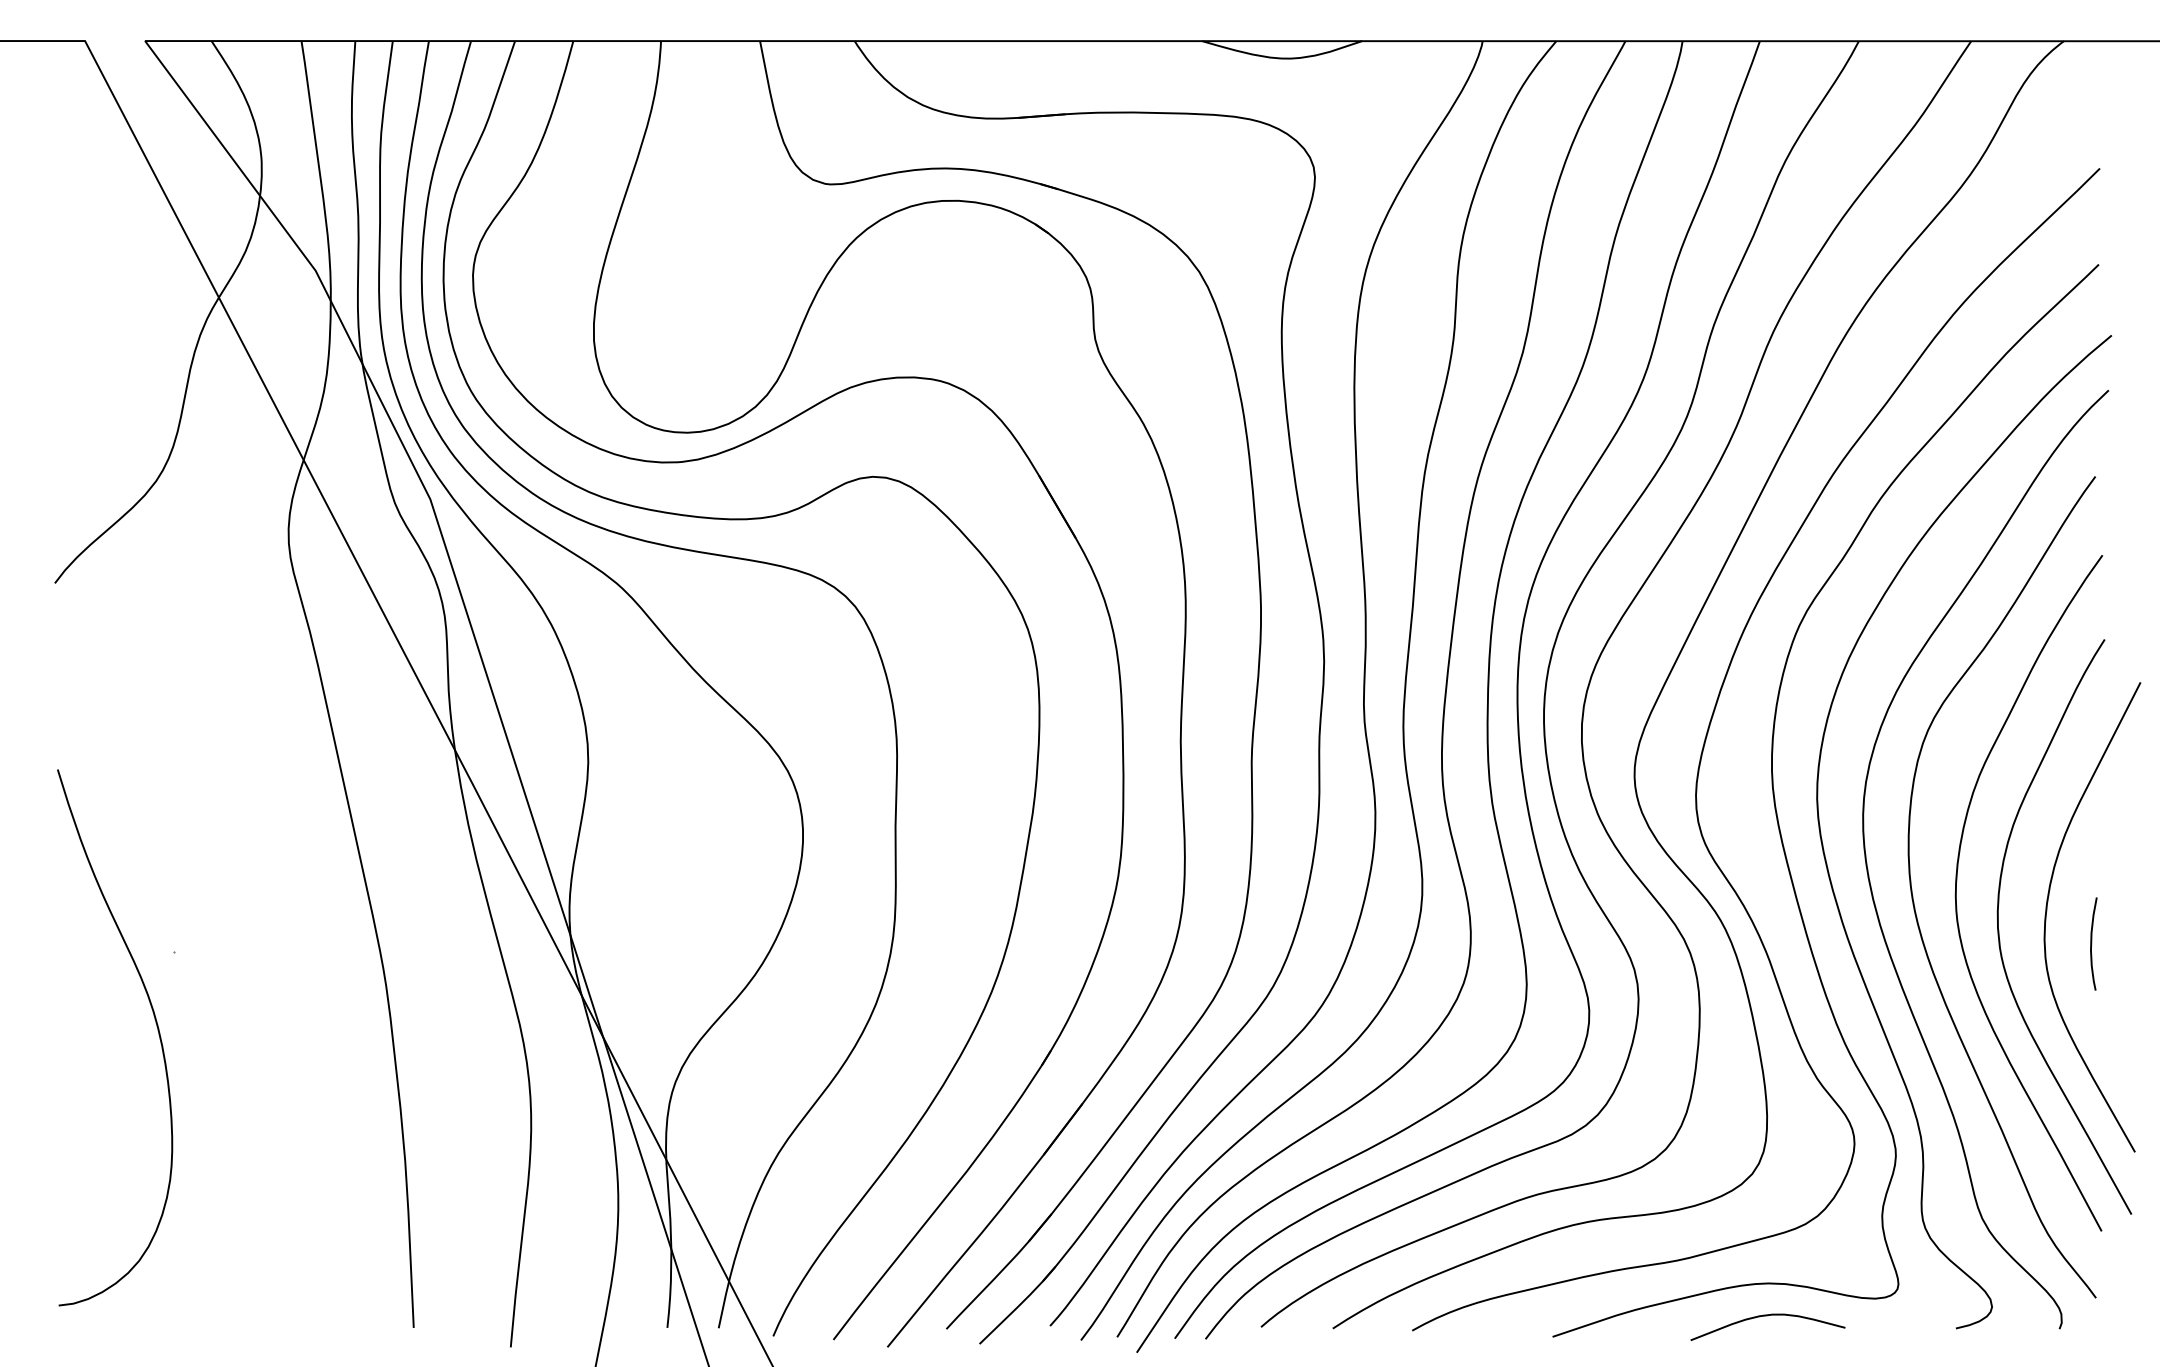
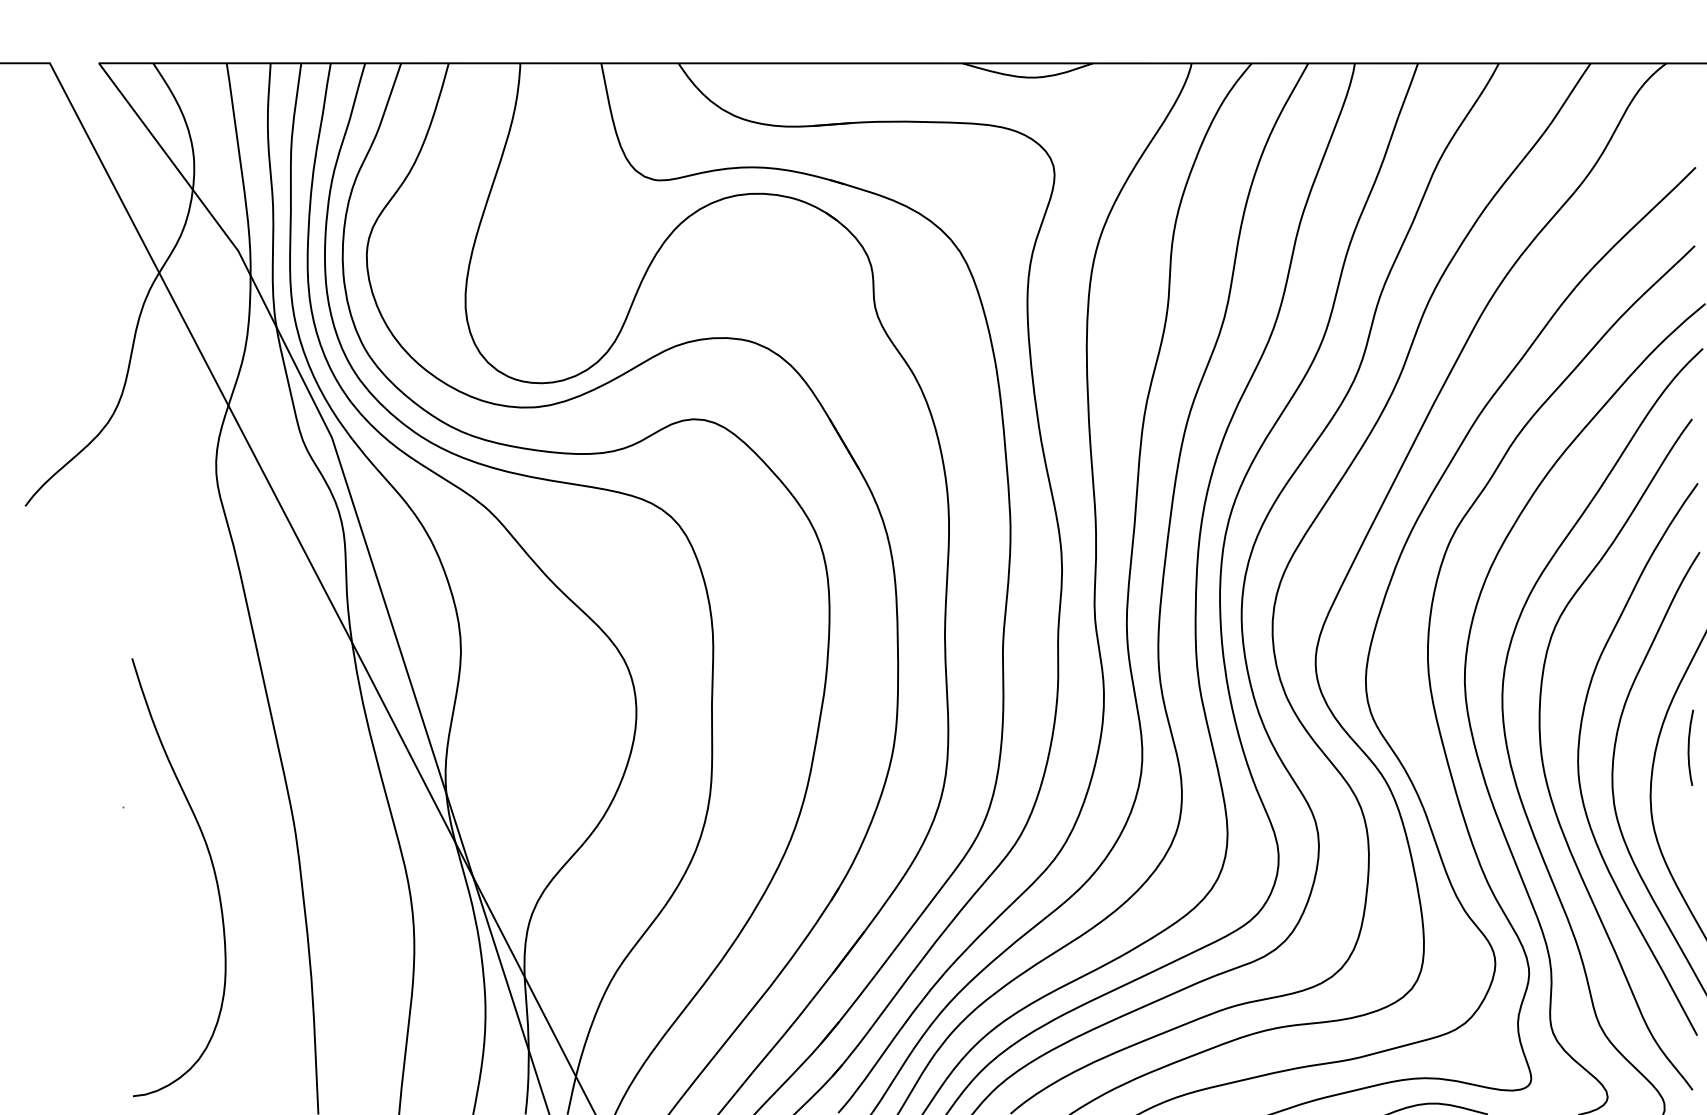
curve: (2092, 943) -> (1689, 747), moved
curve: (155, 1023) -> (211, 865), moved

